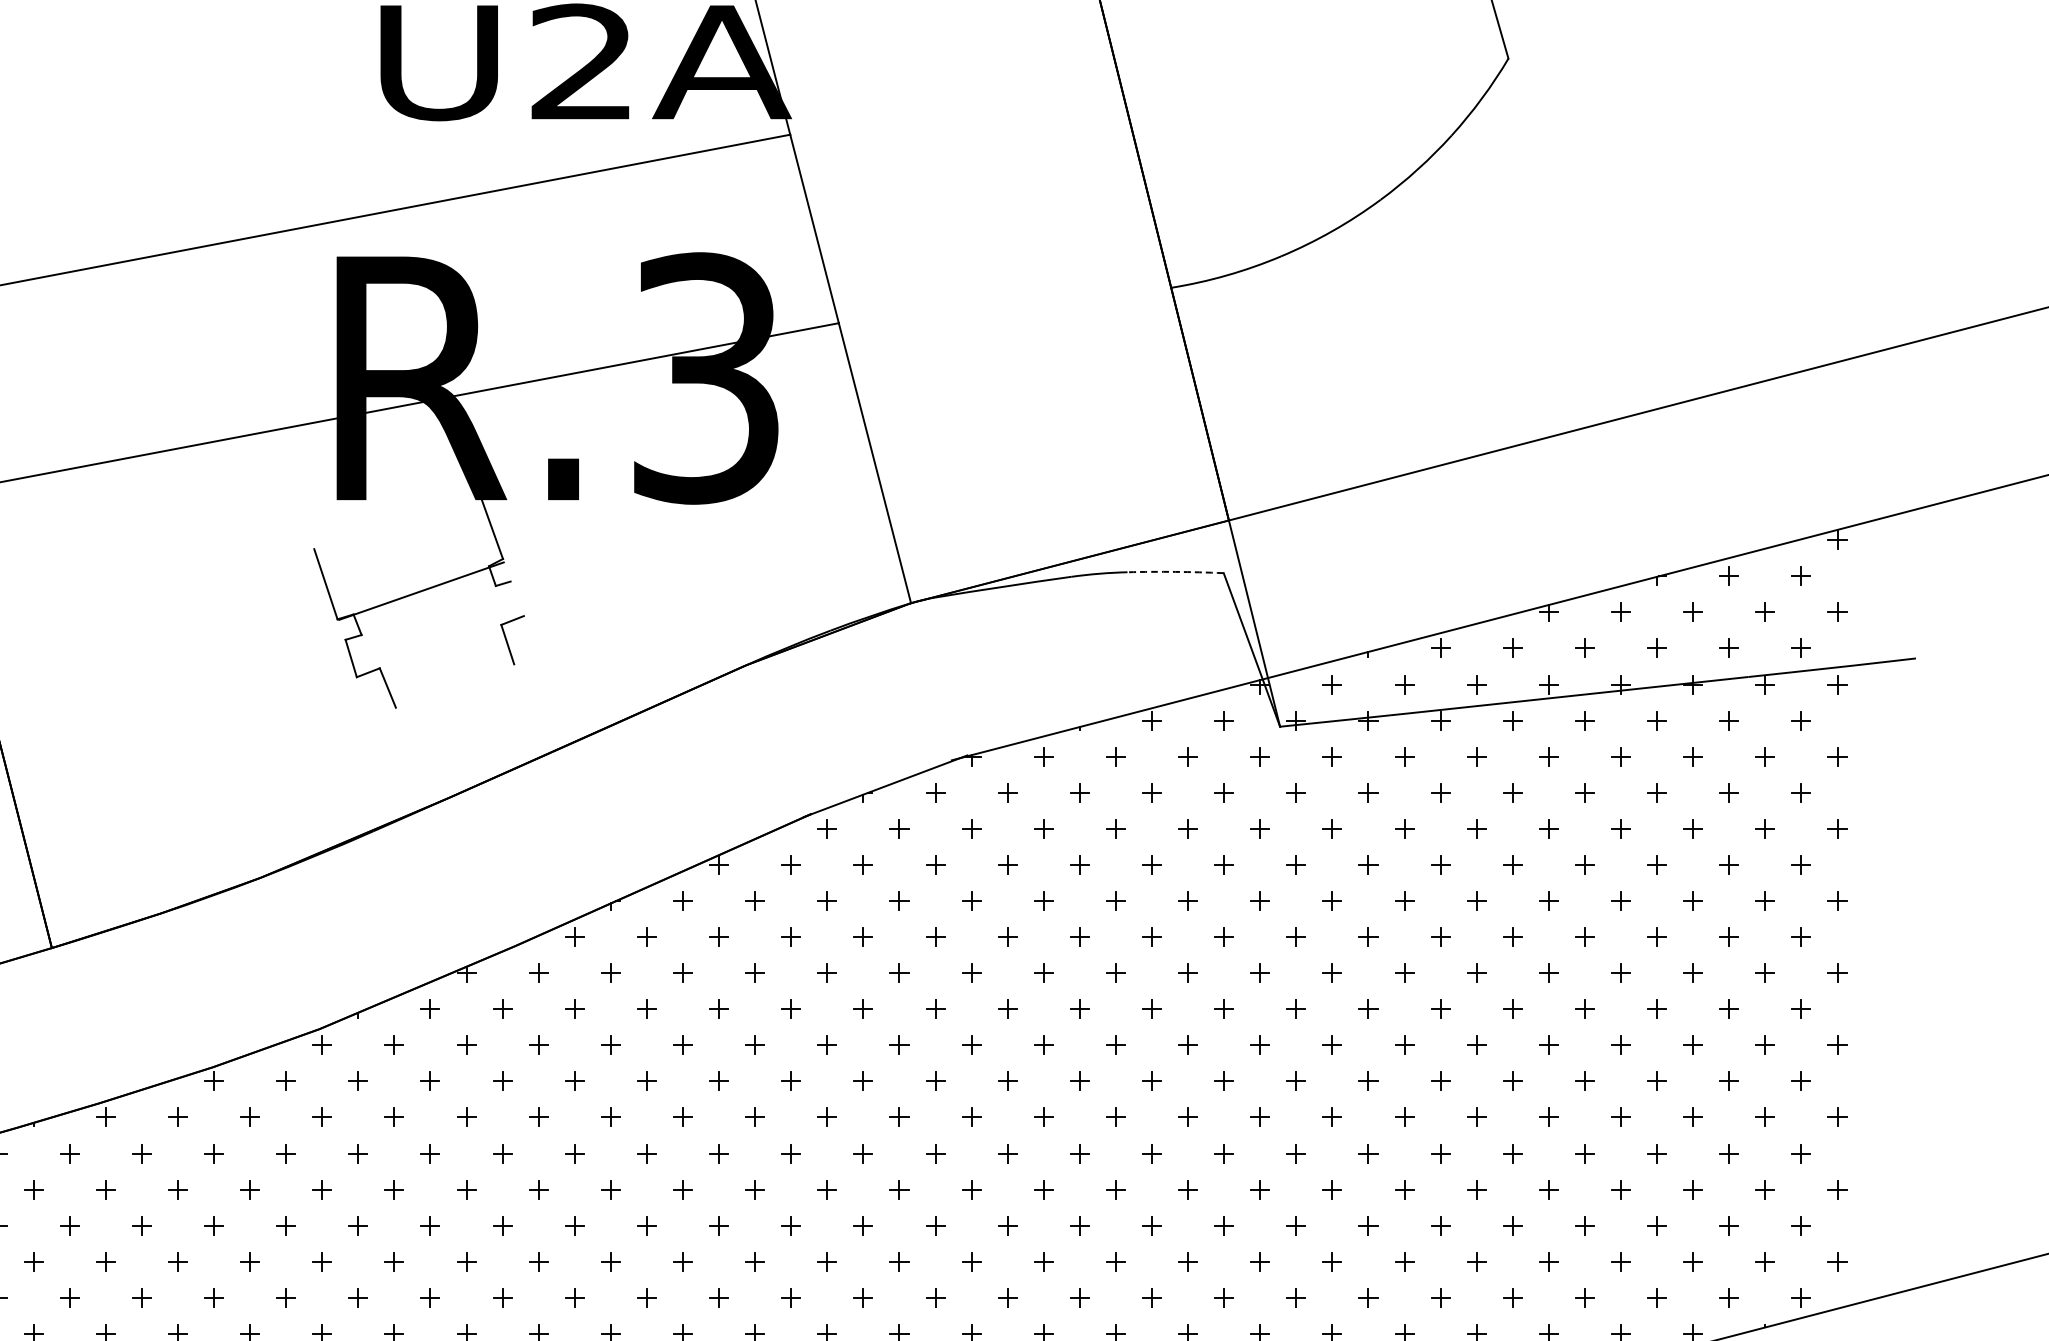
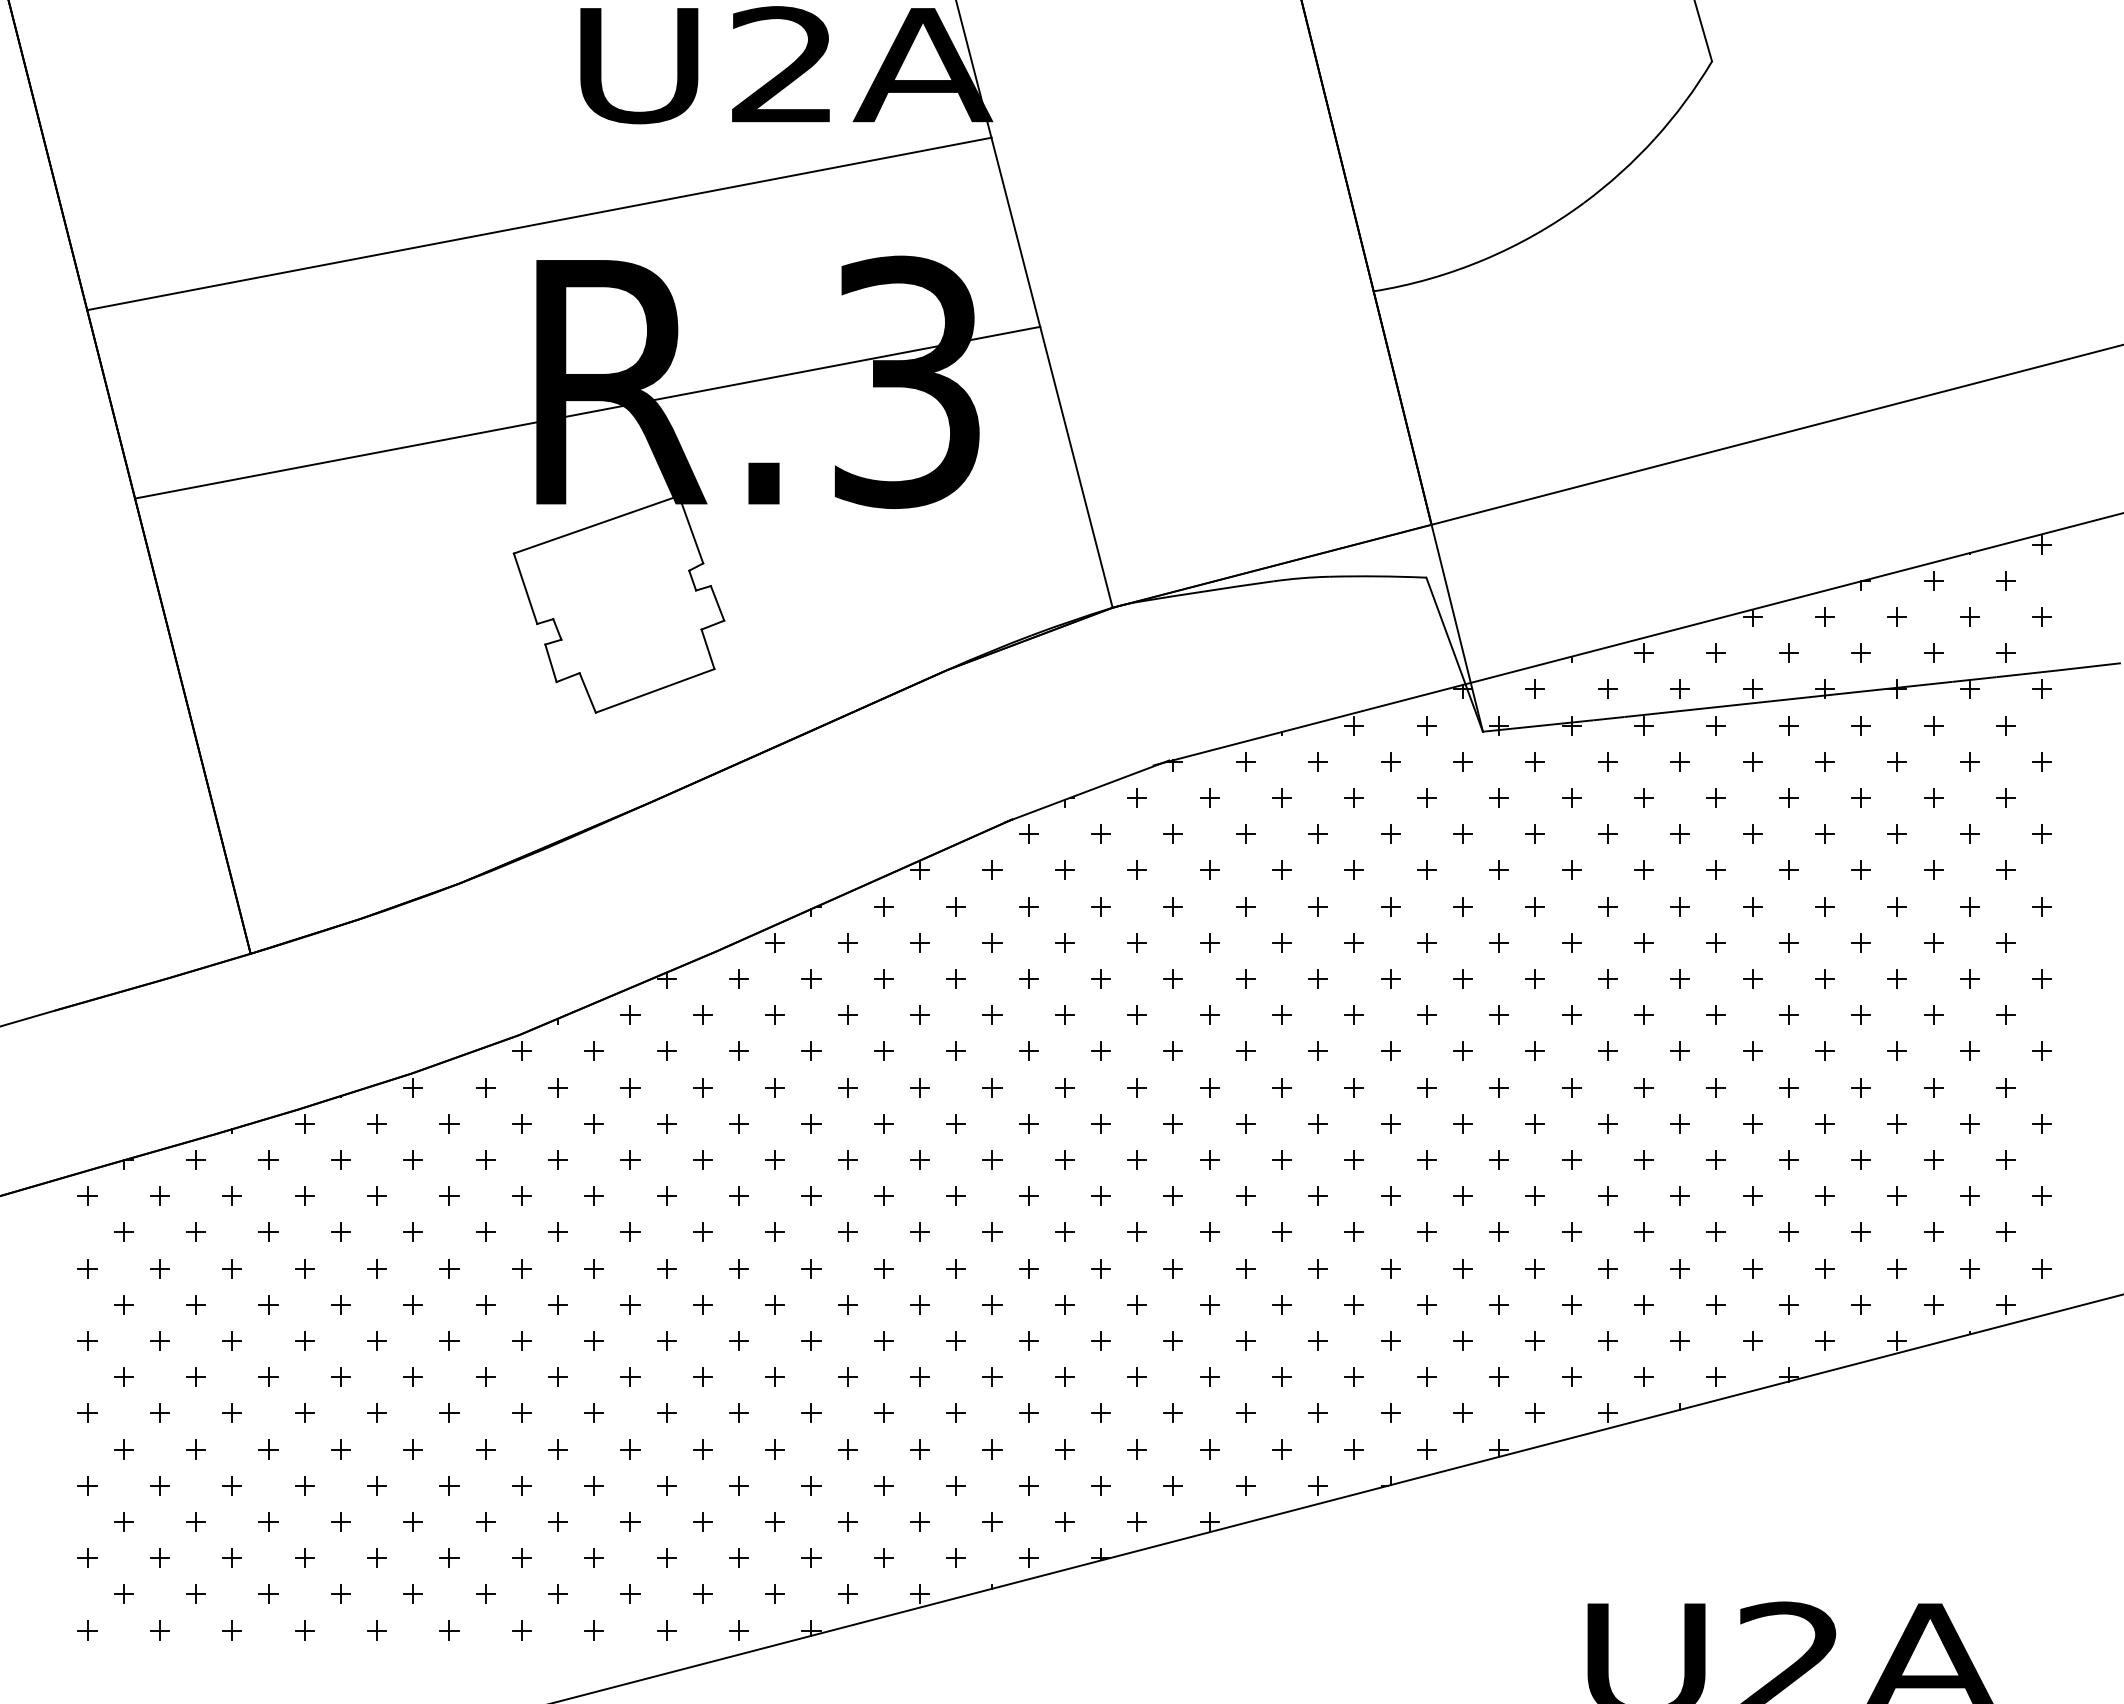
arc: (1176, 572) -> (1378, 576), dashed -> solid
line: (421, 590) -> (596, 524), moved
line: (517, 598) -> (717, 603), added
line: (454, 685) -> (654, 690), added

